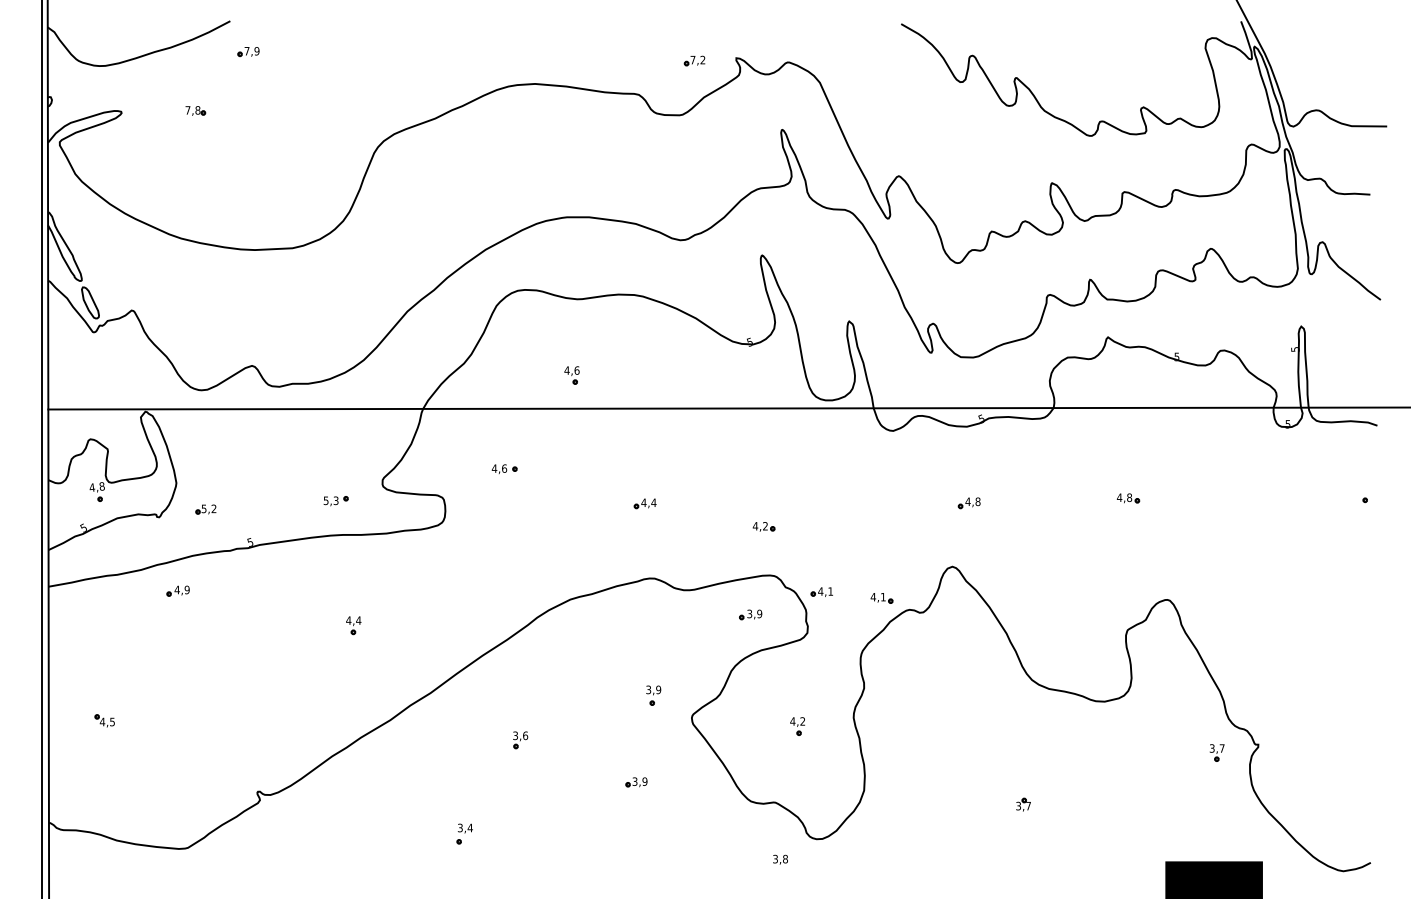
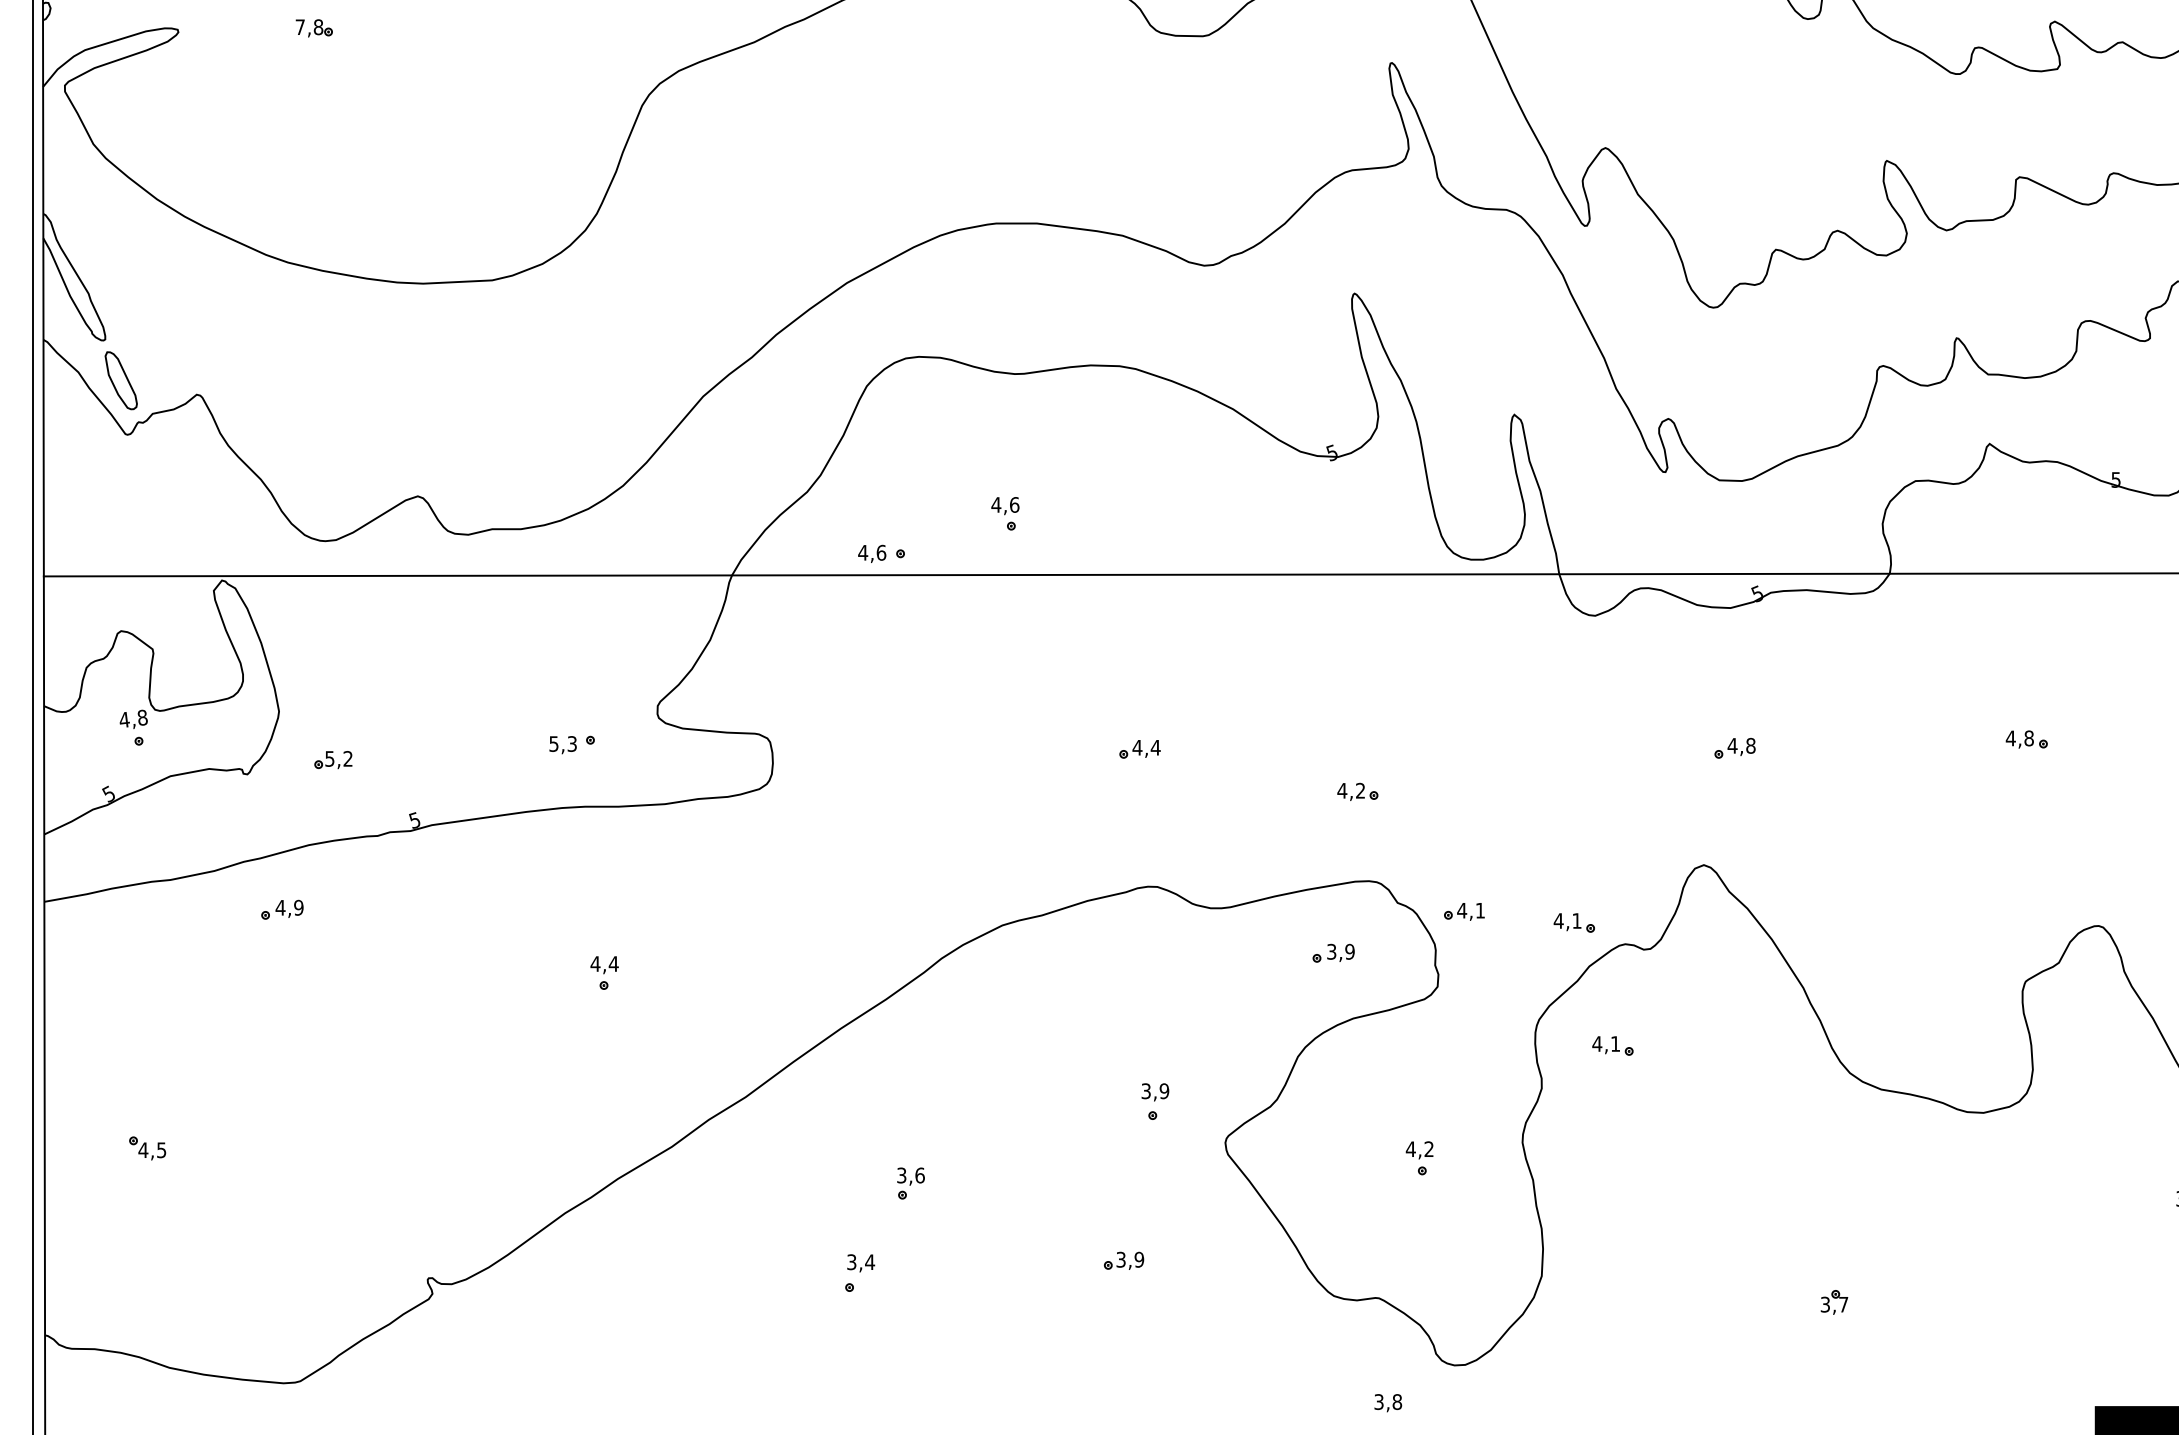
part: (504, 468) -> (881, 552), moved
part: (902, 665) -> (1612, 1046), added
part: (464, 833) -> (859, 1272), moved

